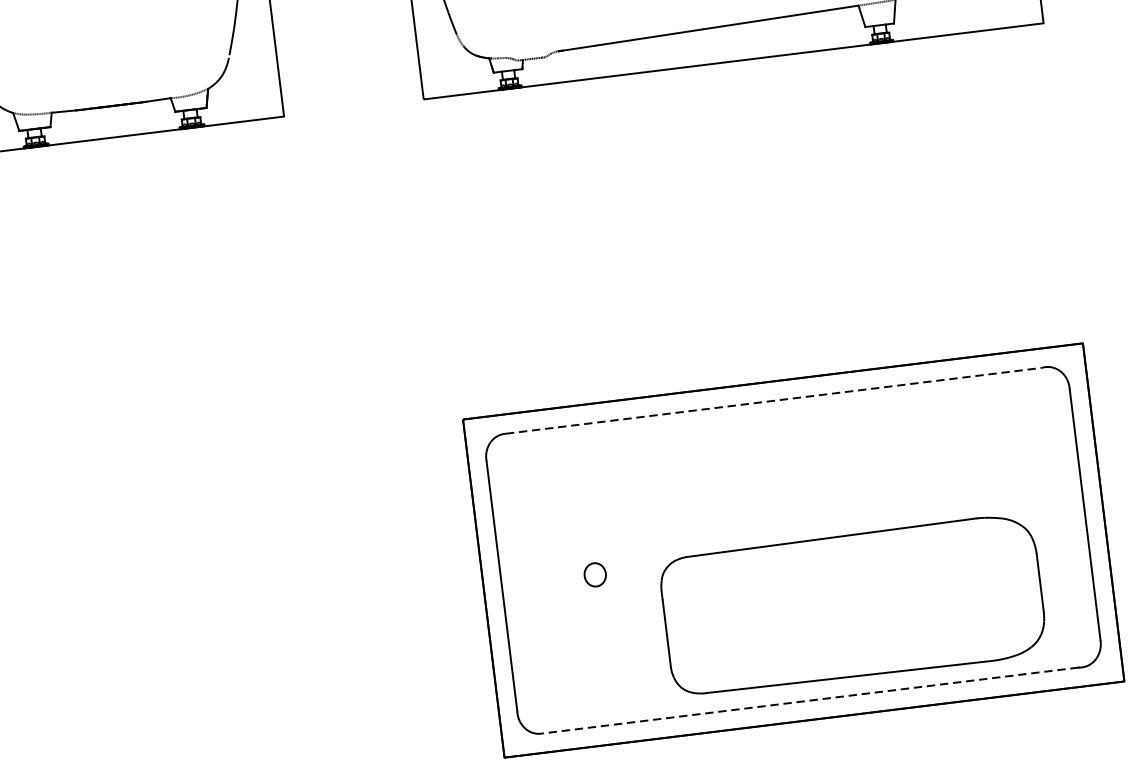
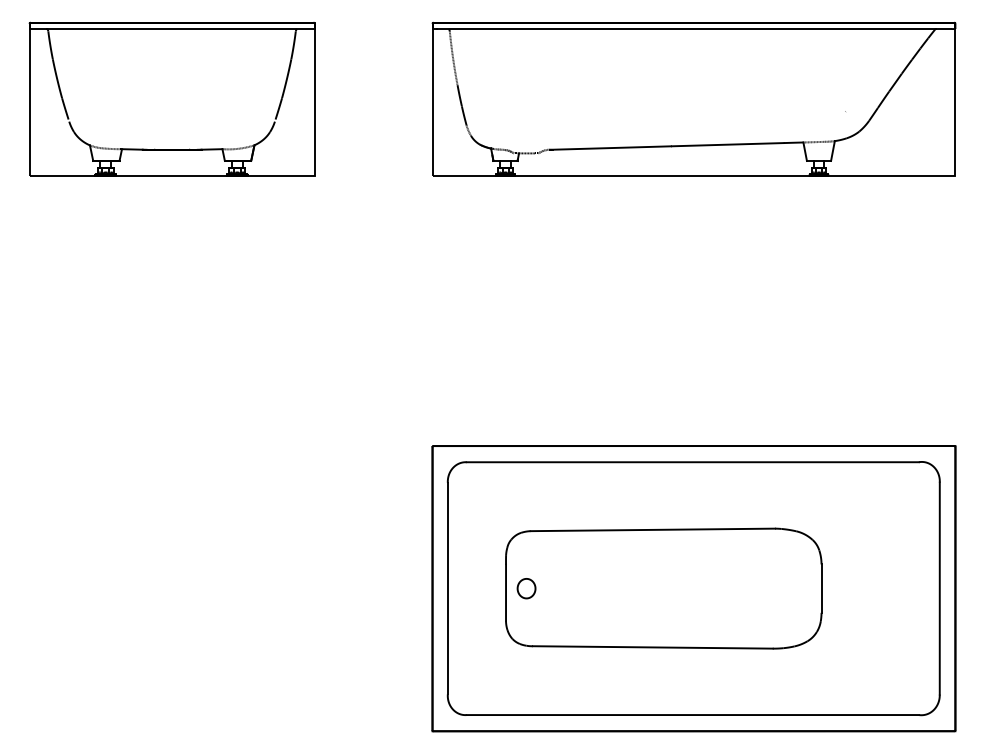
line: (774, 401) -> (693, 462), dashed -> solid
part: (852, 605) -> (663, 588), moved
line: (810, 701) -> (692, 715), dashed -> solid

